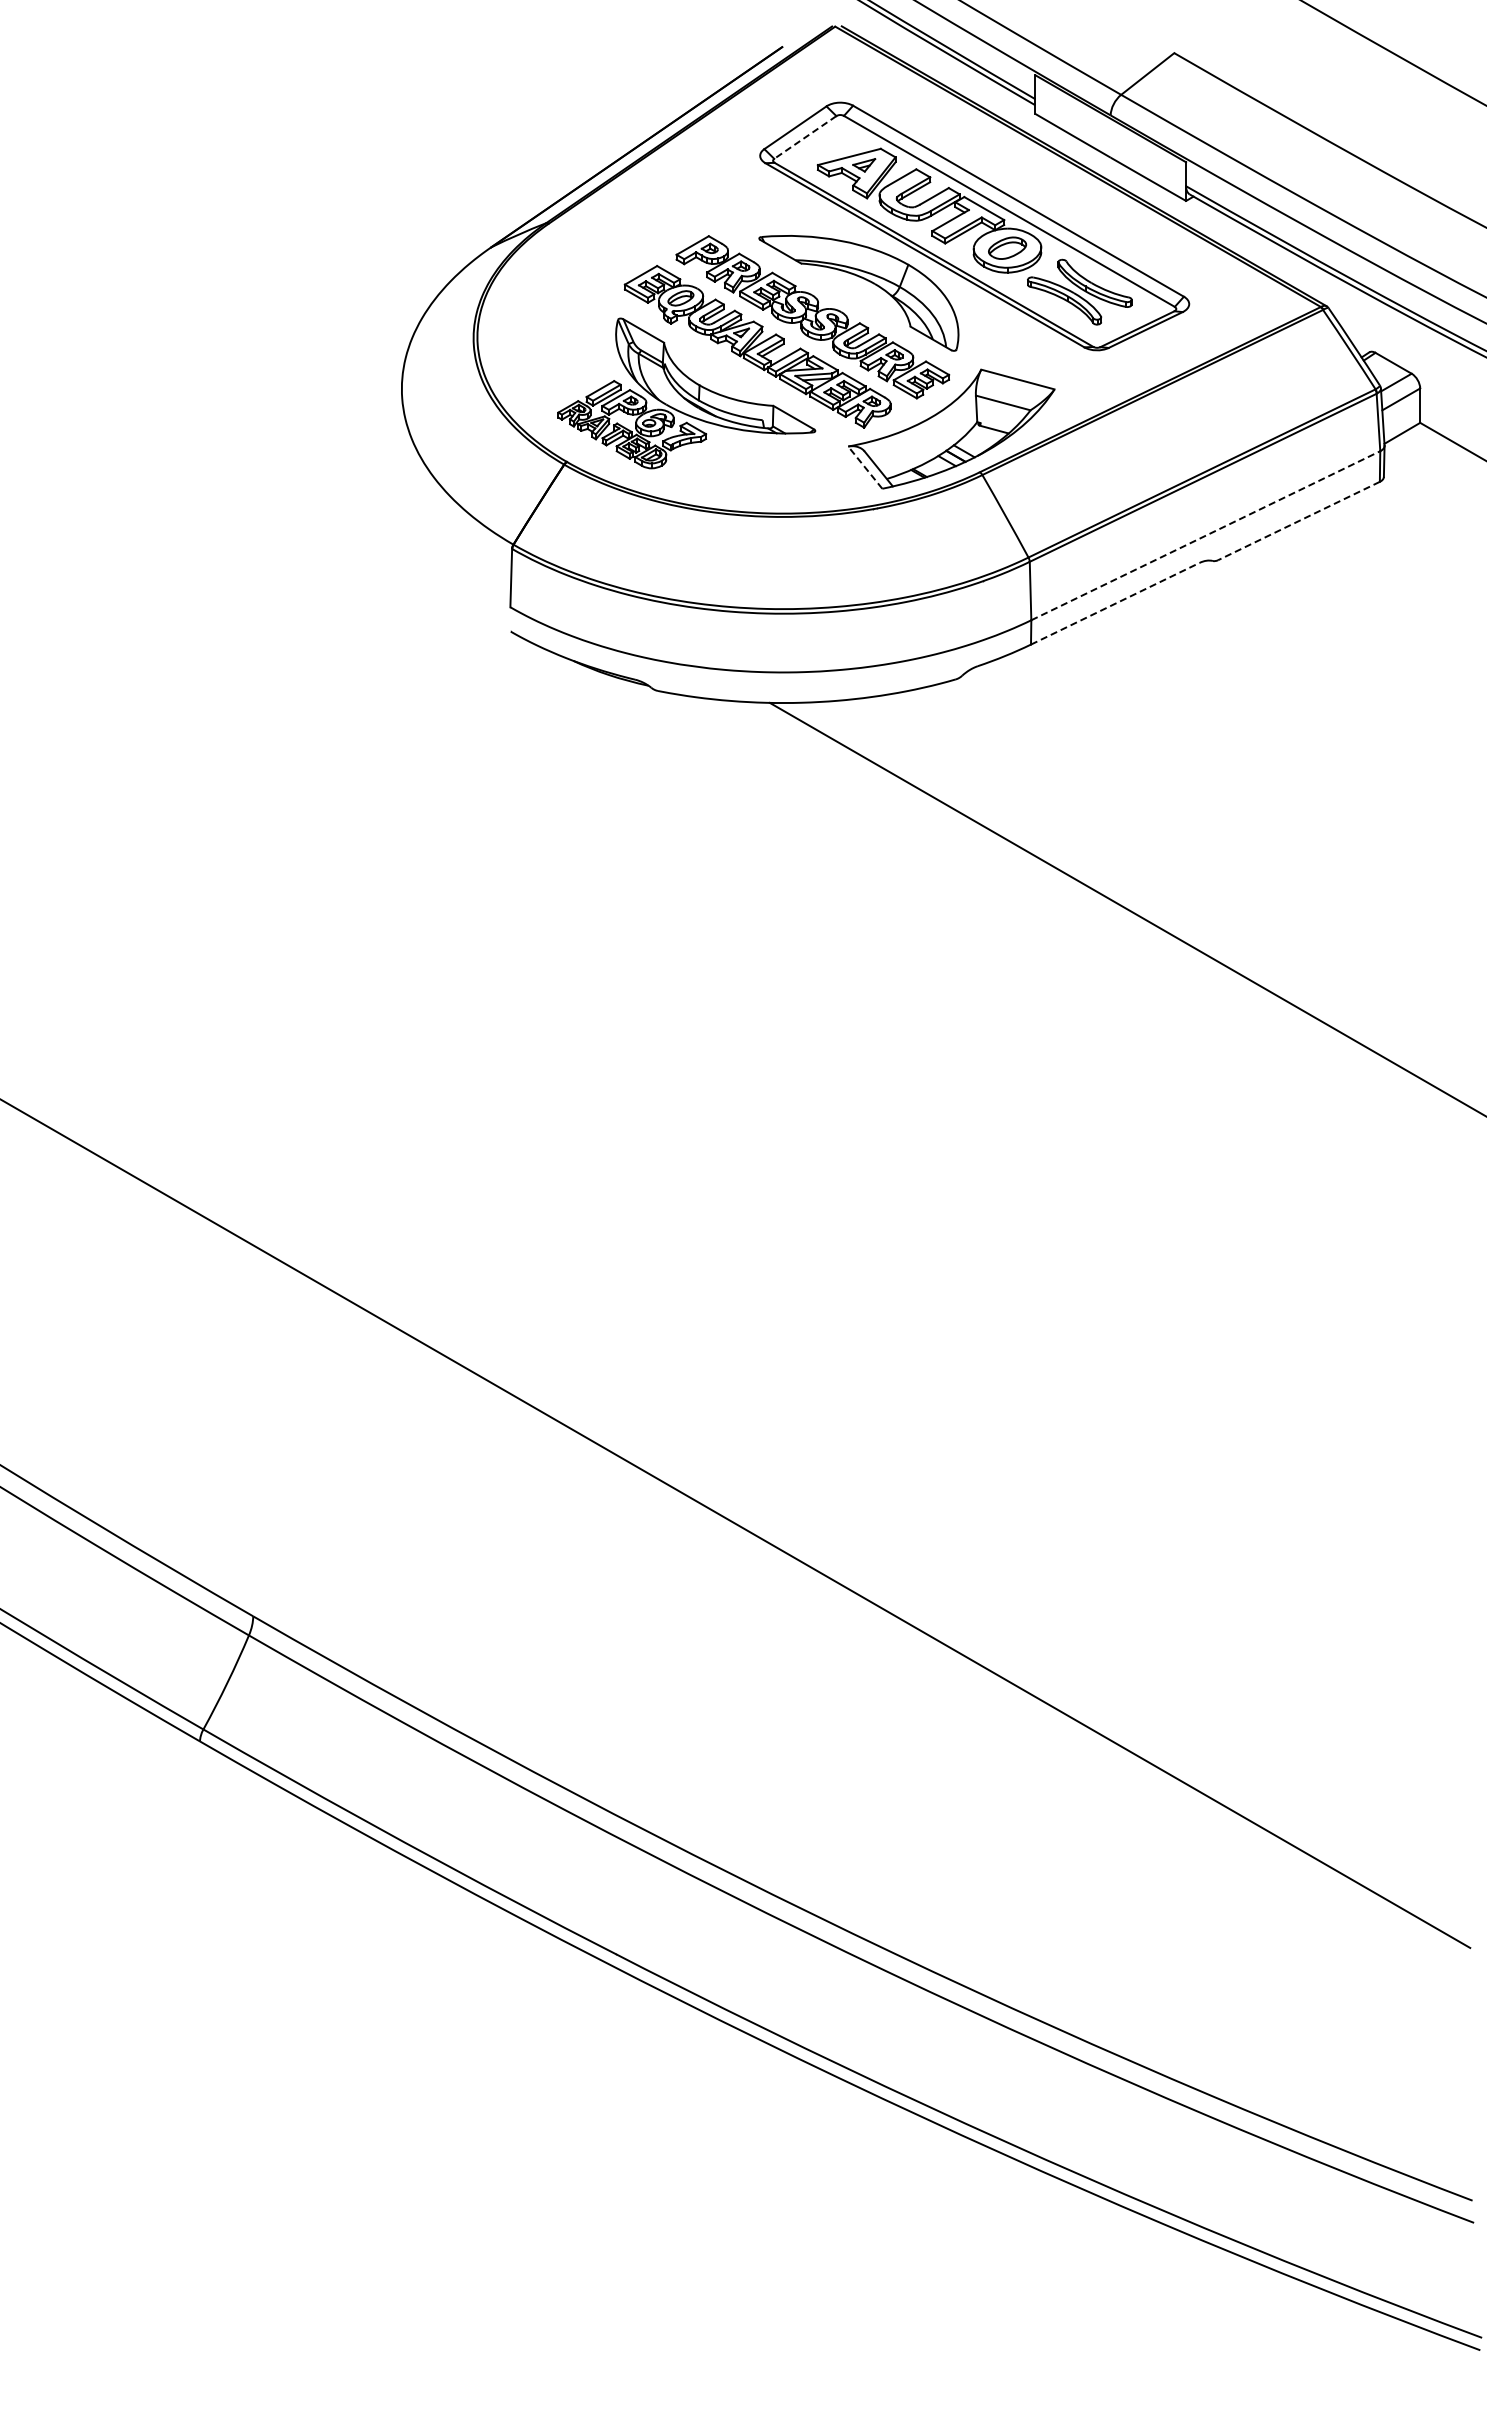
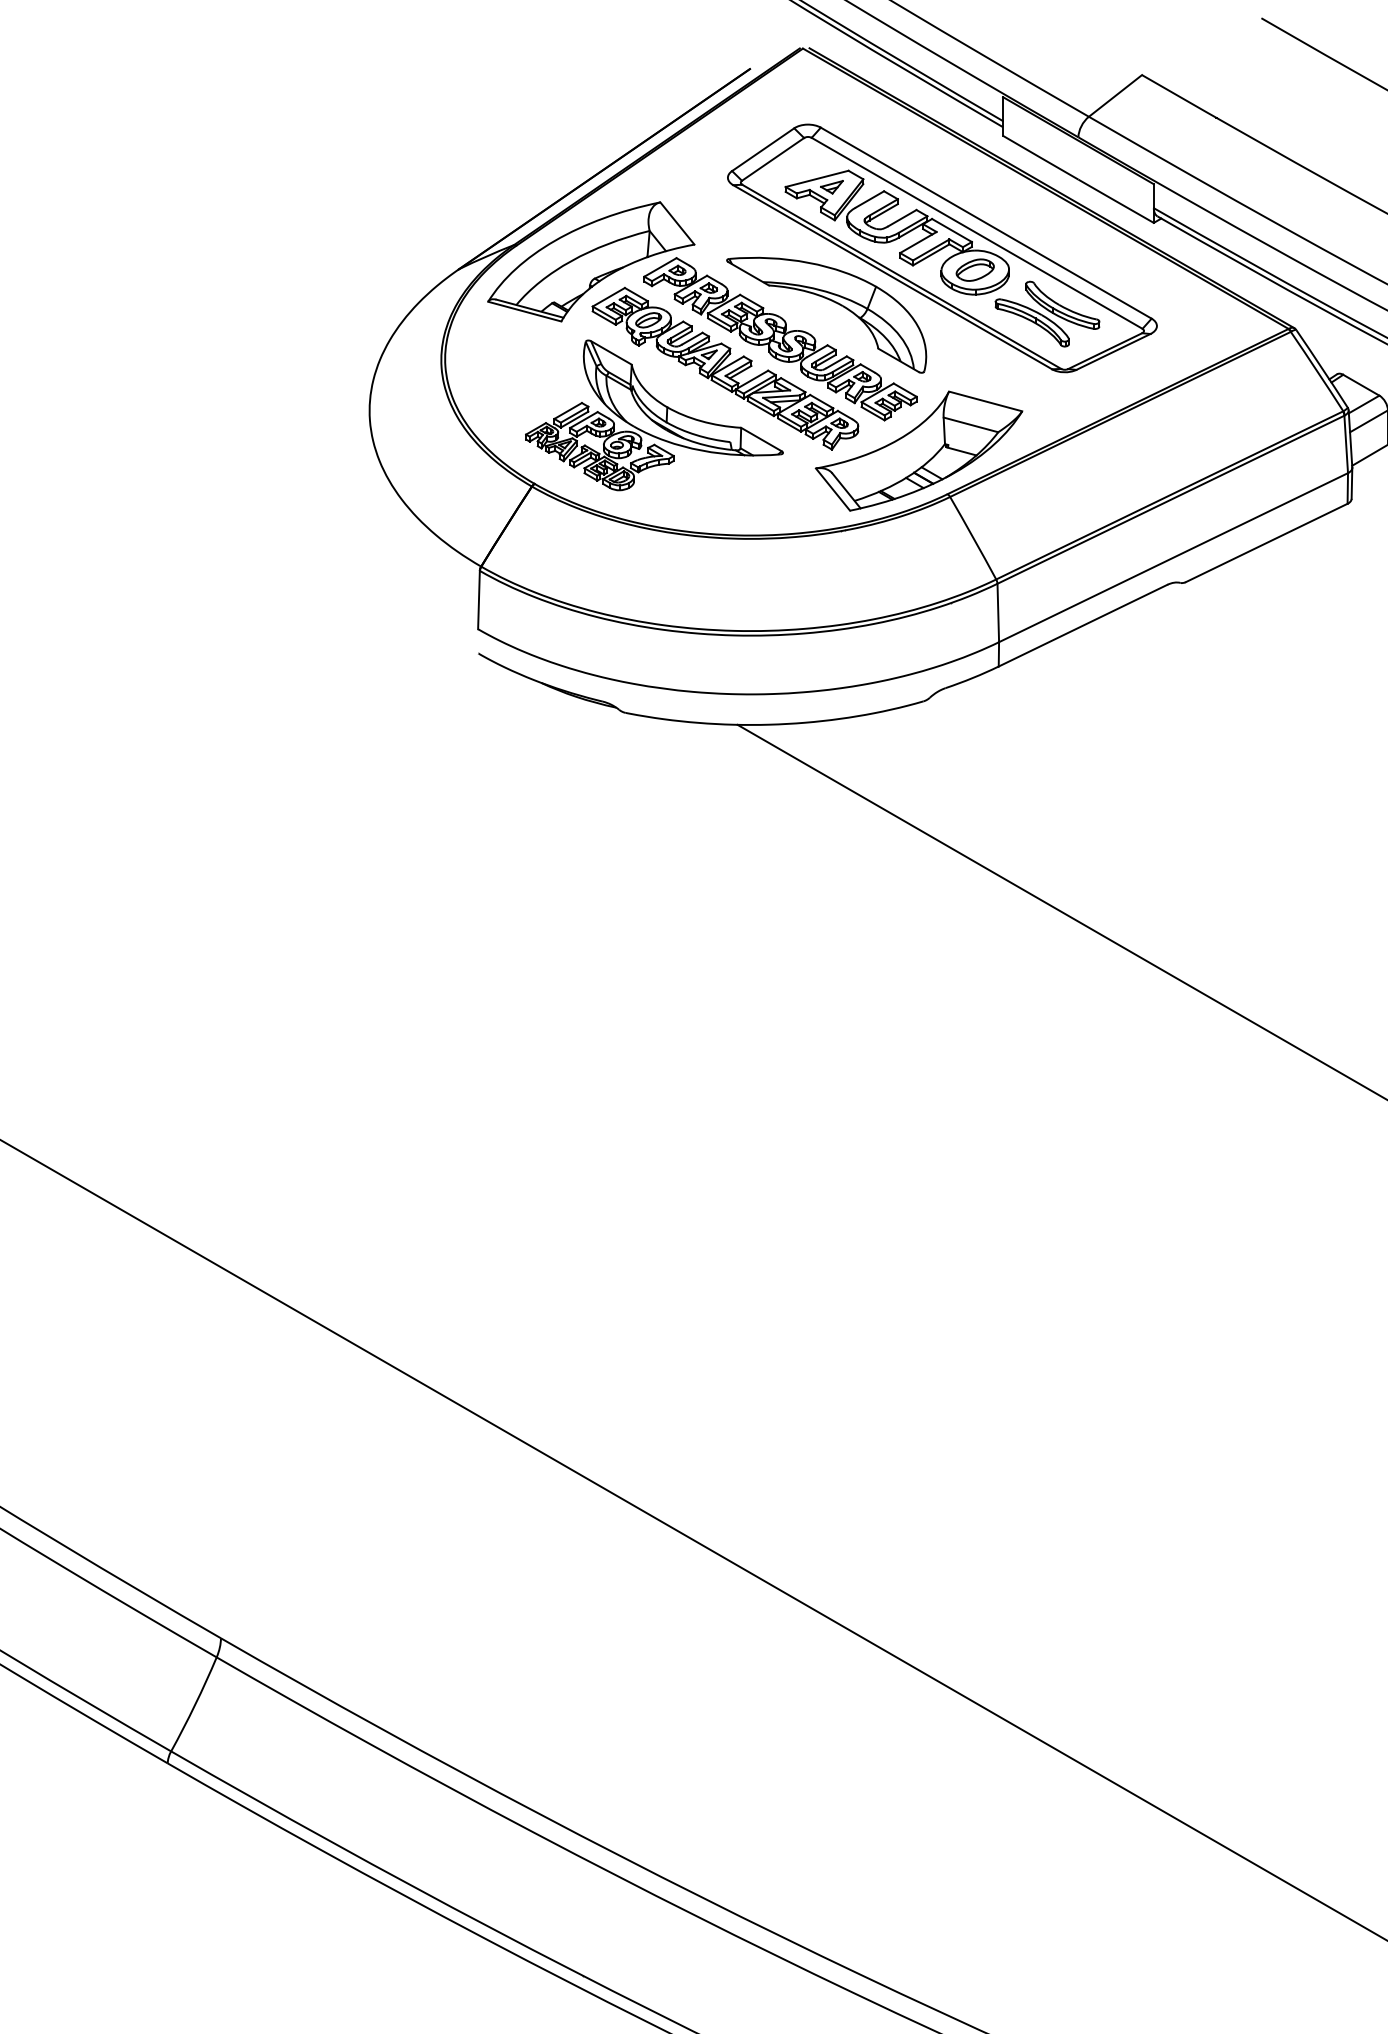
line: (805, 137) -> (773, 159), dashed -> solid
part: (623, 239) -> (591, 261), added
line: (864, 467) -> (832, 489), dashed -> solid
line: (1299, 521) -> (1267, 543), dashed -> solid
line: (1205, 535) -> (1173, 557), dashed -> solid
line: (1115, 603) -> (1083, 625), dashed -> solid

